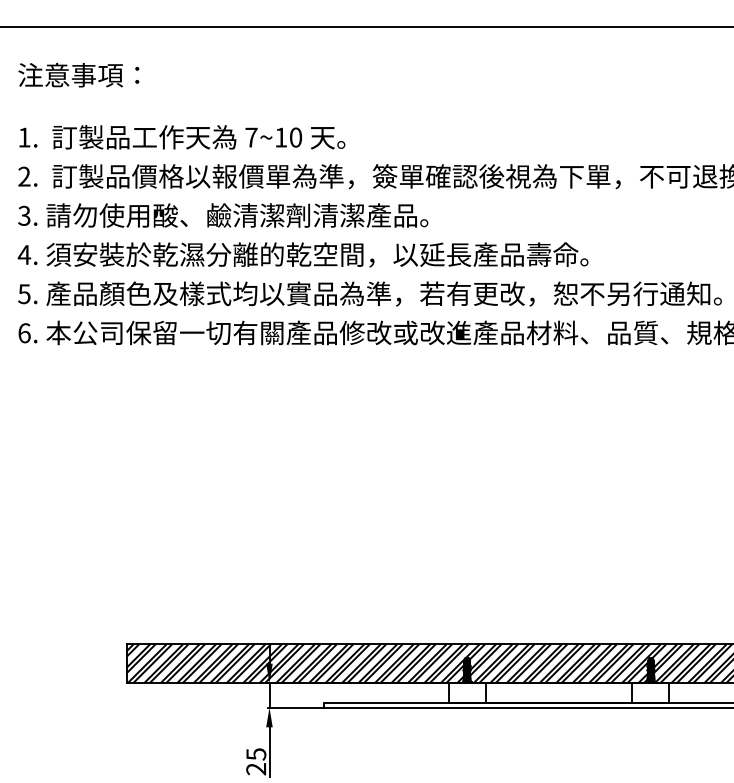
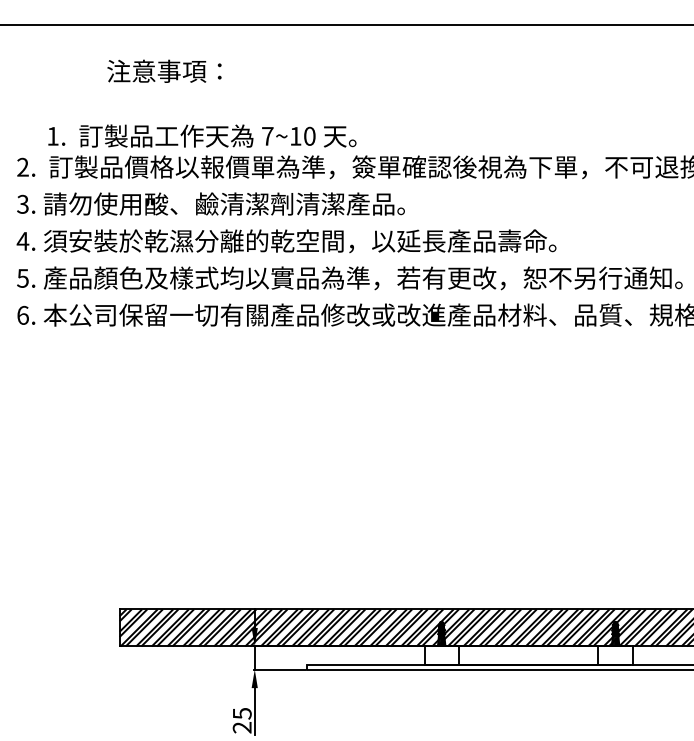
text: (78, 74) -> (164, 70), moved
text: (182, 136) -> (202, 135), moved

